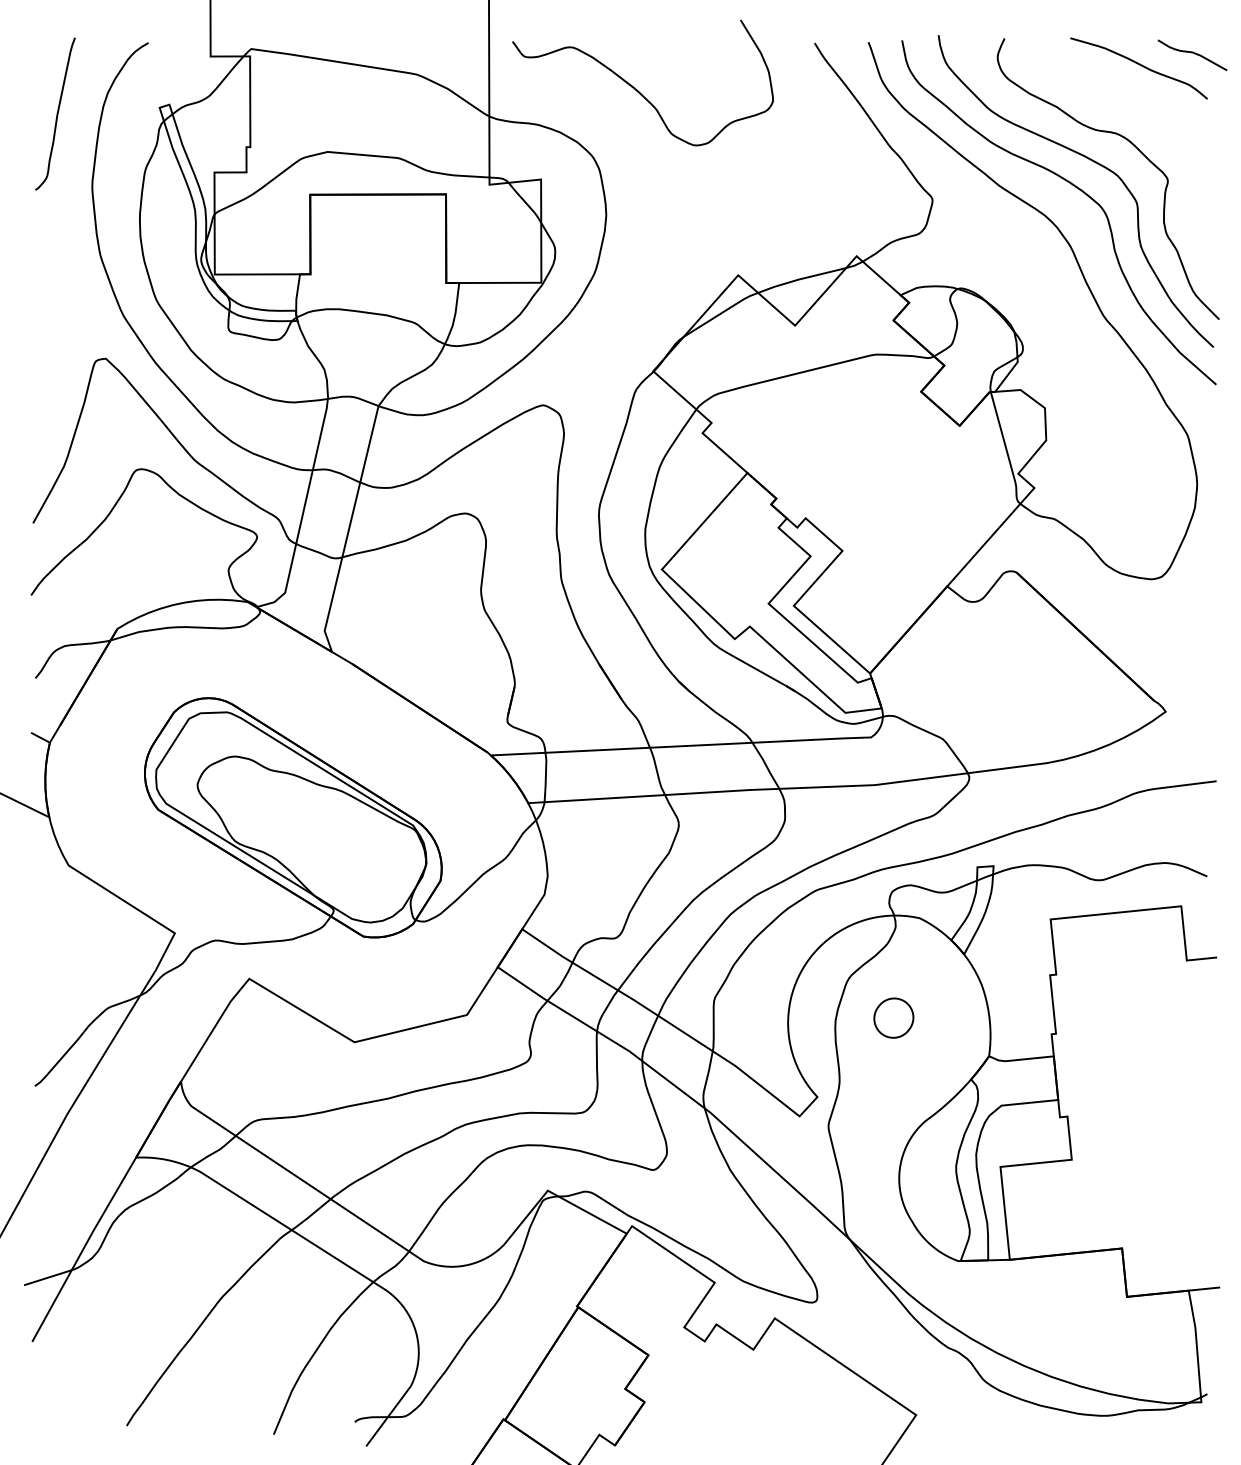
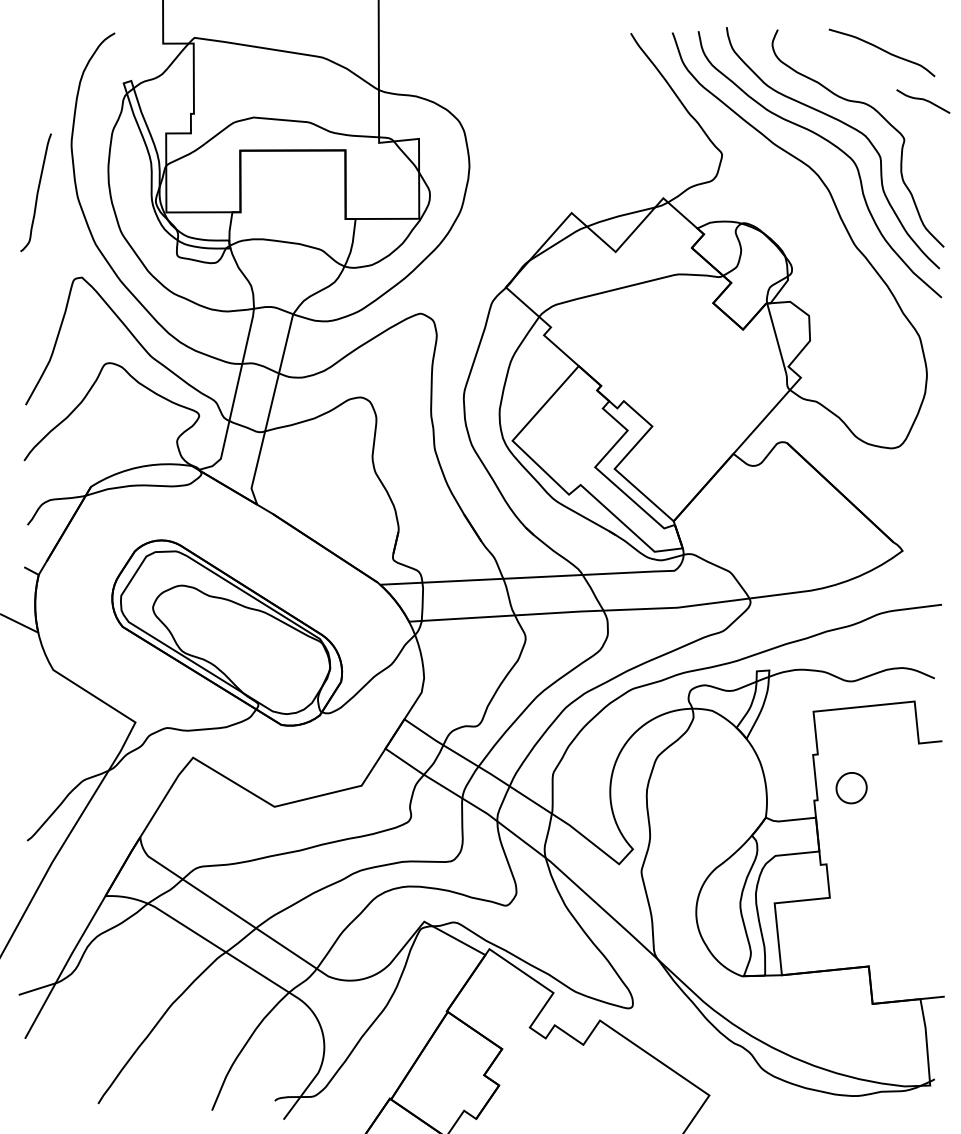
curve: (1192, 53) -> (923, 100), moved
curve: (636, 88) -> (492, 68), removed
curve: (56, 113) -> (36, 192), moved
part: (893, 1017) -> (851, 787), moved

